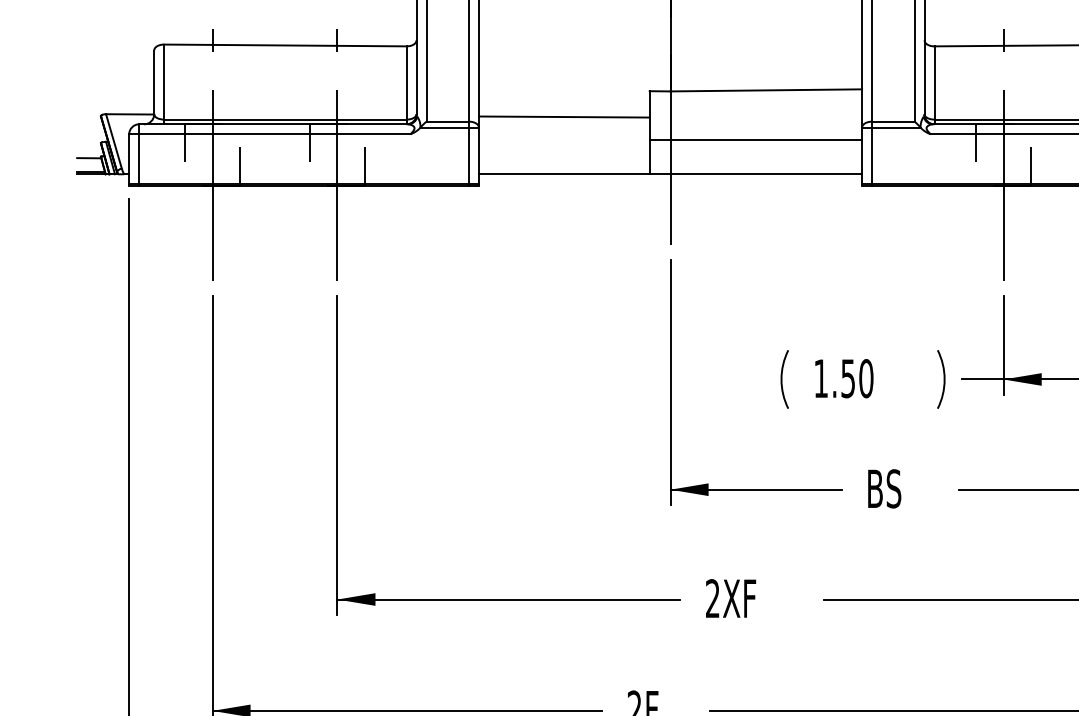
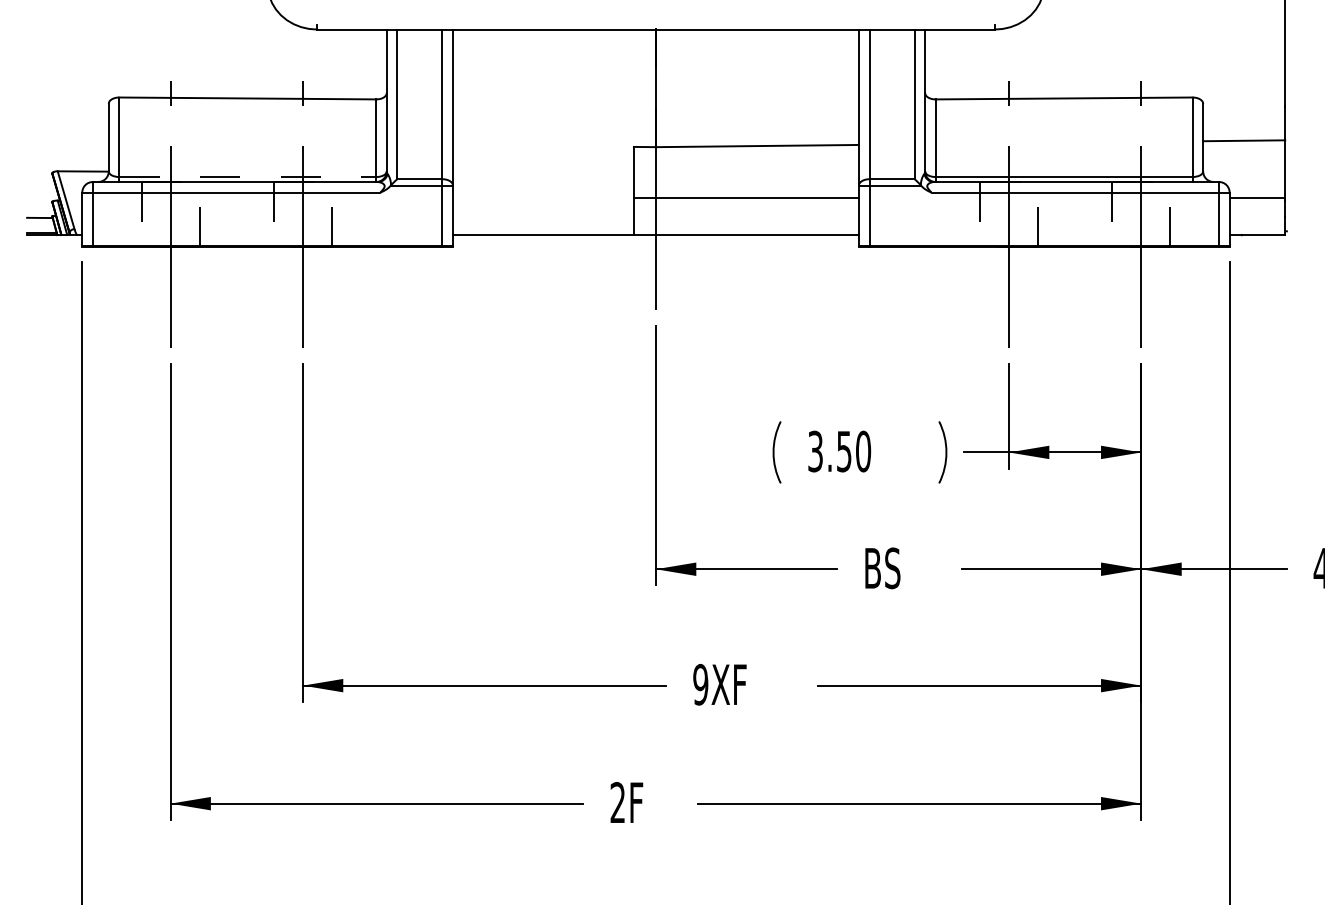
line: (563, 116) -> (542, 173), removed
line: (286, 120) -> (248, 177), solid -> dashed
text: (821, 378) -> (815, 451), 1.50 -> 3.50
text: (712, 598) -> (700, 684), 2XF -> 9XF

